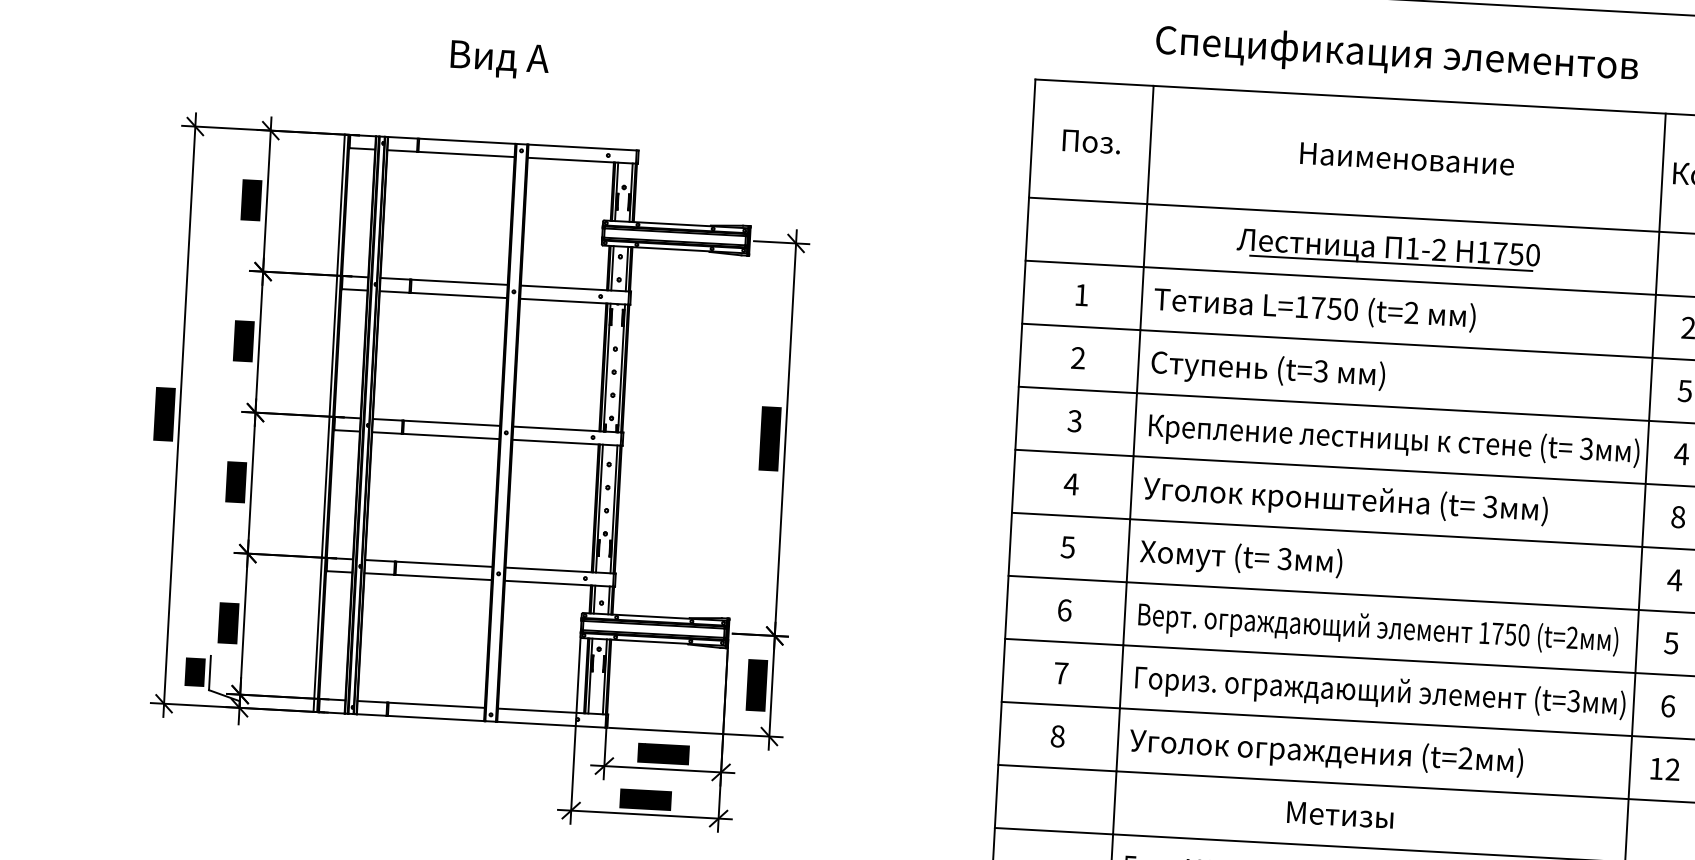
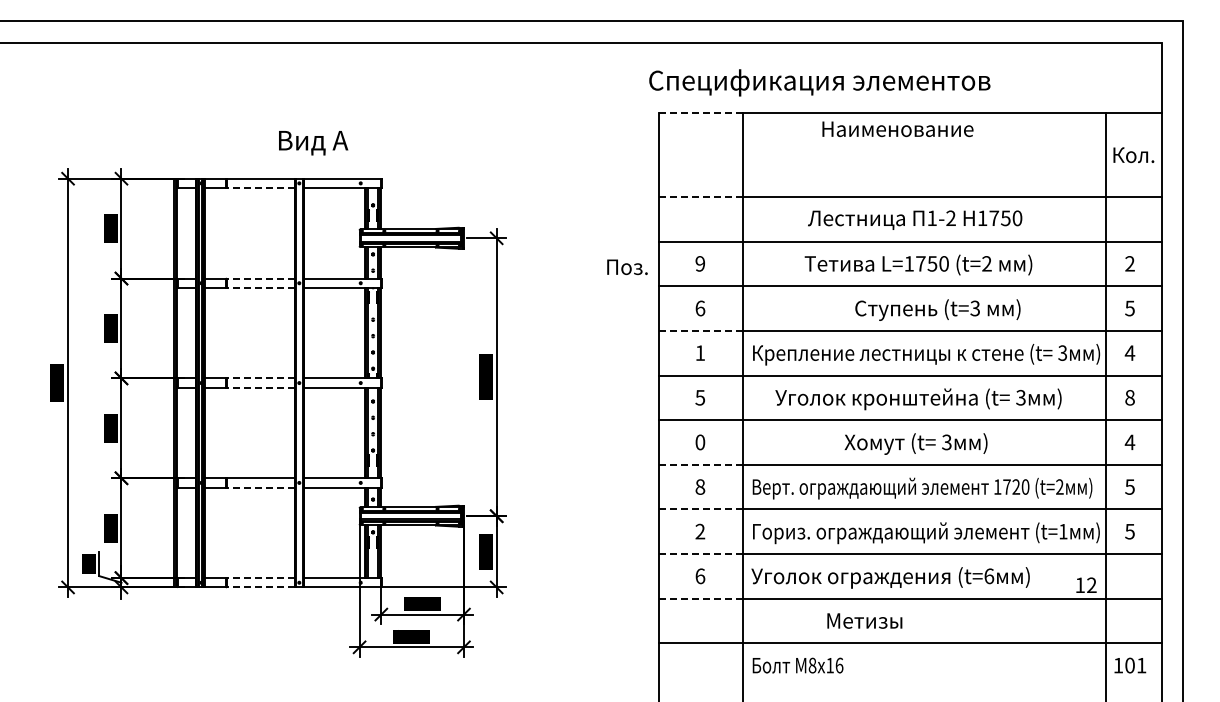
text: (1396, 55) -> (819, 82), moved
text: (499, 60) -> (313, 143), moved
line: (1094, 82) -> (701, 113), solid -> dashed
text: (1091, 142) -> (627, 267), moved
line: (466, 155) -> (260, 188), solid -> dashed
text: (1406, 159) -> (897, 129), moved
line: (1088, 201) -> (701, 197), solid -> dashed
line: (1391, 263) -> (917, 229), removed
line: (459, 282) -> (260, 278), solid -> dashed
line: (458, 294) -> (260, 287), solid -> dashed
text: (1080, 294) -> (699, 263), 1 -> 9
text: (1314, 308) -> (918, 264), moved
text: (1078, 358) -> (700, 308), 2 -> 6
text: (1267, 369) -> (937, 309), moved
line: (1078, 389) -> (701, 330), solid -> dashed
text: (1073, 420) -> (699, 352), 3 -> 1
line: (451, 423) -> (260, 378), solid -> dashed
line: (451, 436) -> (260, 387), solid -> dashed
text: (1071, 483) -> (700, 397), 4 -> 5
text: (1345, 501) -> (918, 399), moved
text: (1068, 547) -> (700, 442), 5 -> 0
text: (1240, 558) -> (915, 443), moved
line: (443, 577) -> (260, 487), solid -> dashed
line: (1068, 578) -> (701, 464), solid -> dashed
text: (1064, 609) -> (700, 486), 6 -> 8
text: (1511, 633) -> (1016, 486), 1750 -> 1720
line: (1064, 642) -> (701, 509), solid -> dashed
text: (1061, 673) -> (700, 531), 7 -> 2
text: (1574, 700) -> (1063, 531), (t=3 -> (t=1
line: (436, 705) -> (260, 578), solid -> dashed
line: (1061, 705) -> (701, 554), solid -> dashed
text: (1667, 705) -> (1129, 531), 6 -> 5
line: (435, 718) -> (260, 587), solid -> dashed
text: (1058, 736) -> (700, 576), 8 -> 6
text: (1466, 758) -> (989, 576), (t=2 -> (t=6
line: (1057, 767) -> (701, 598), solid -> dashed
text: (1665, 768) -> (1086, 584), moved
text: (1339, 814) -> (864, 620), moved

